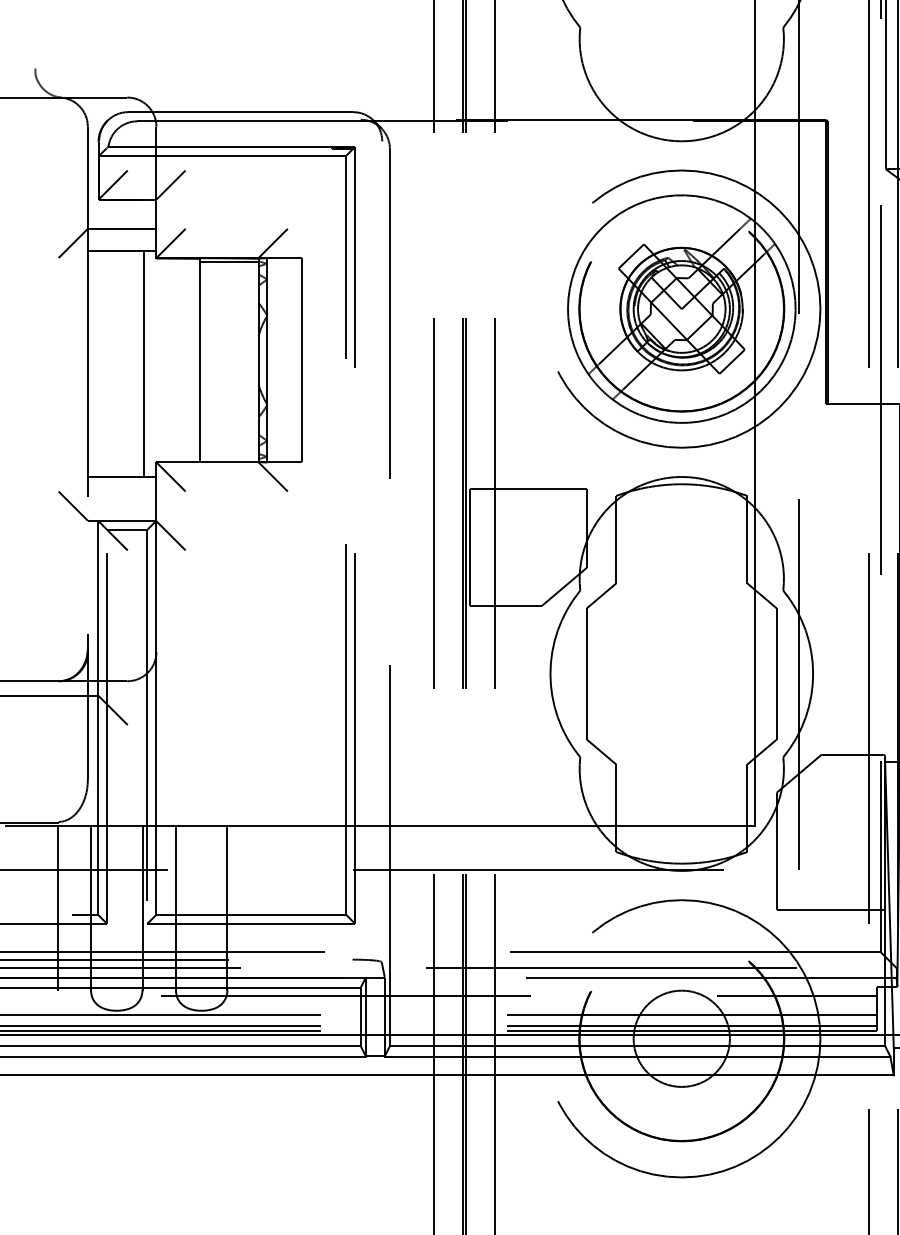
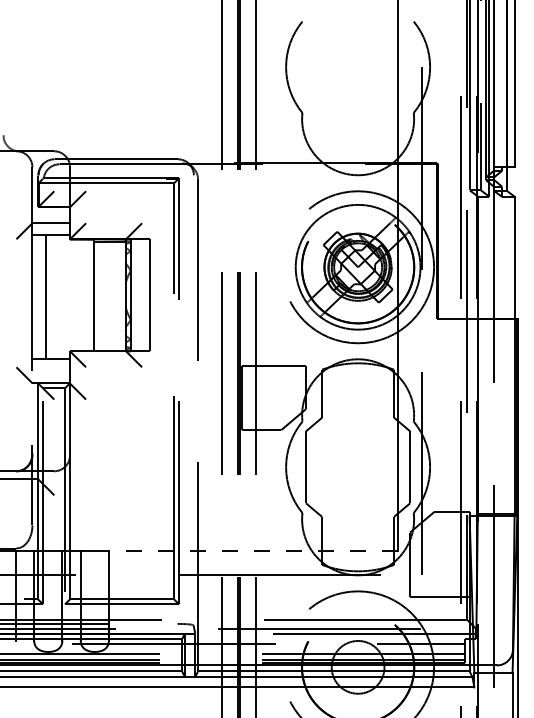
line: (144, 364) -> (46, 297), moved
line: (490, 825) -> (253, 550), solid -> dashed

